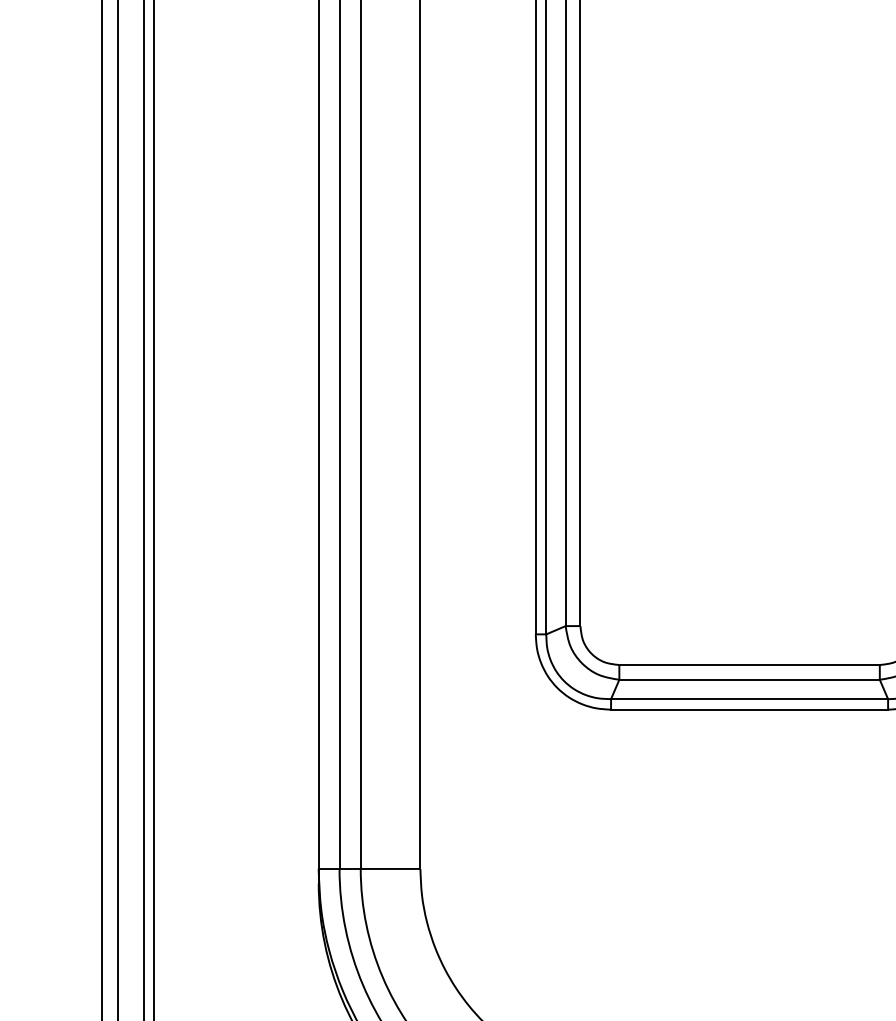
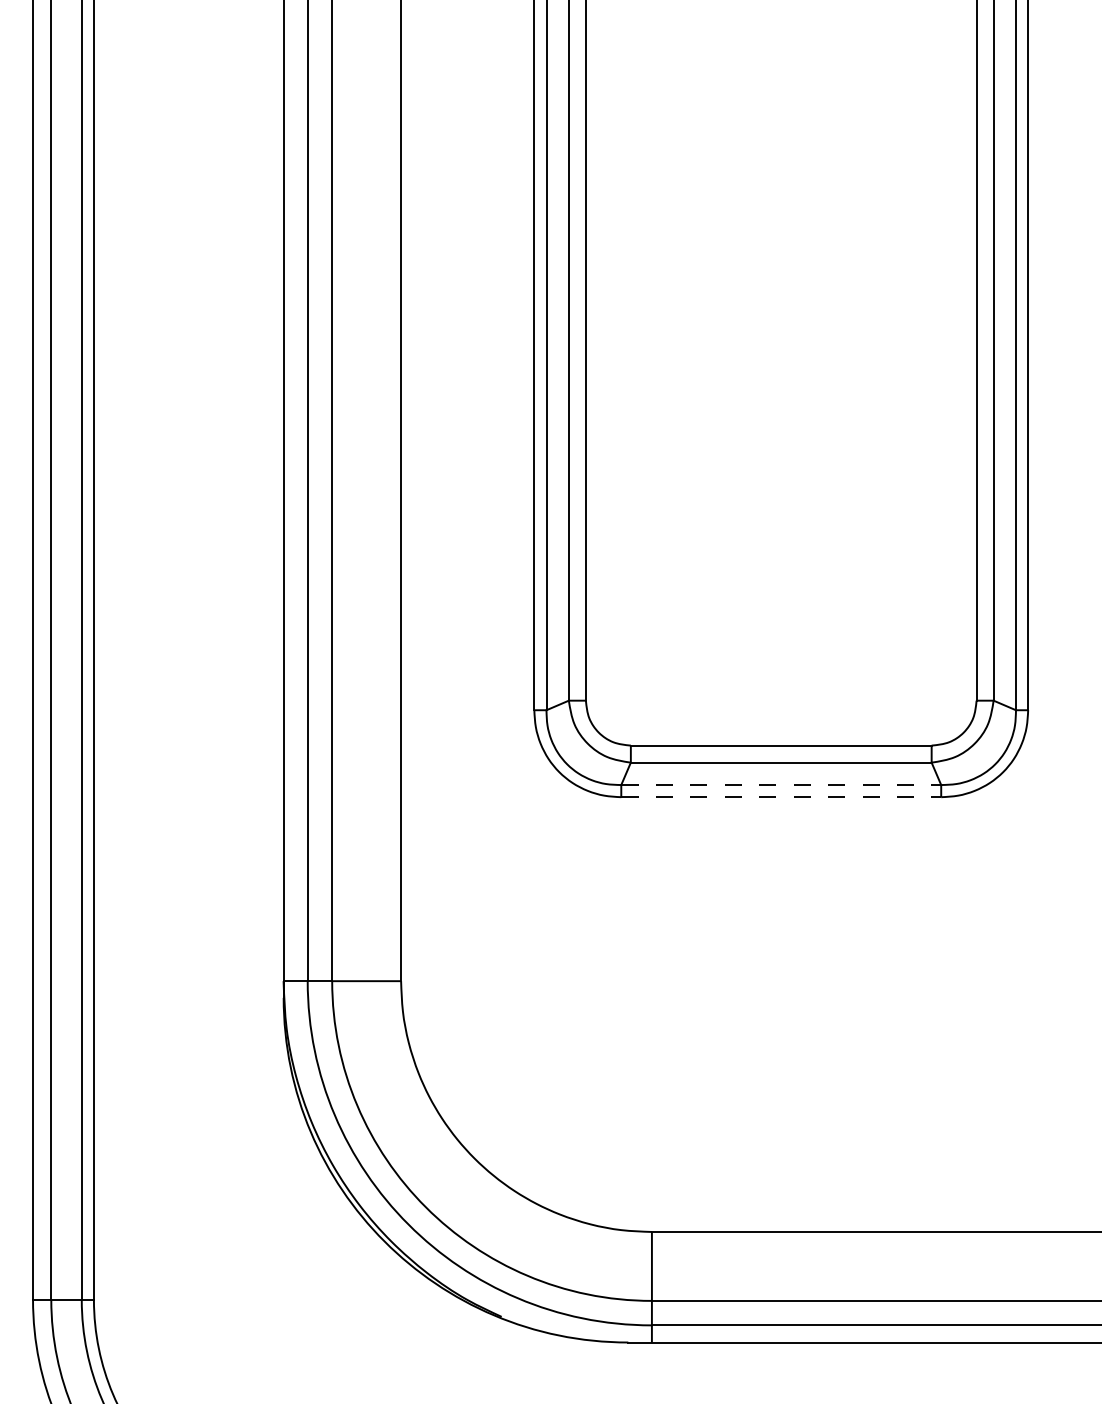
line: (749, 699) -> (781, 785), solid -> dashed
line: (749, 709) -> (781, 797), solid -> dashed

